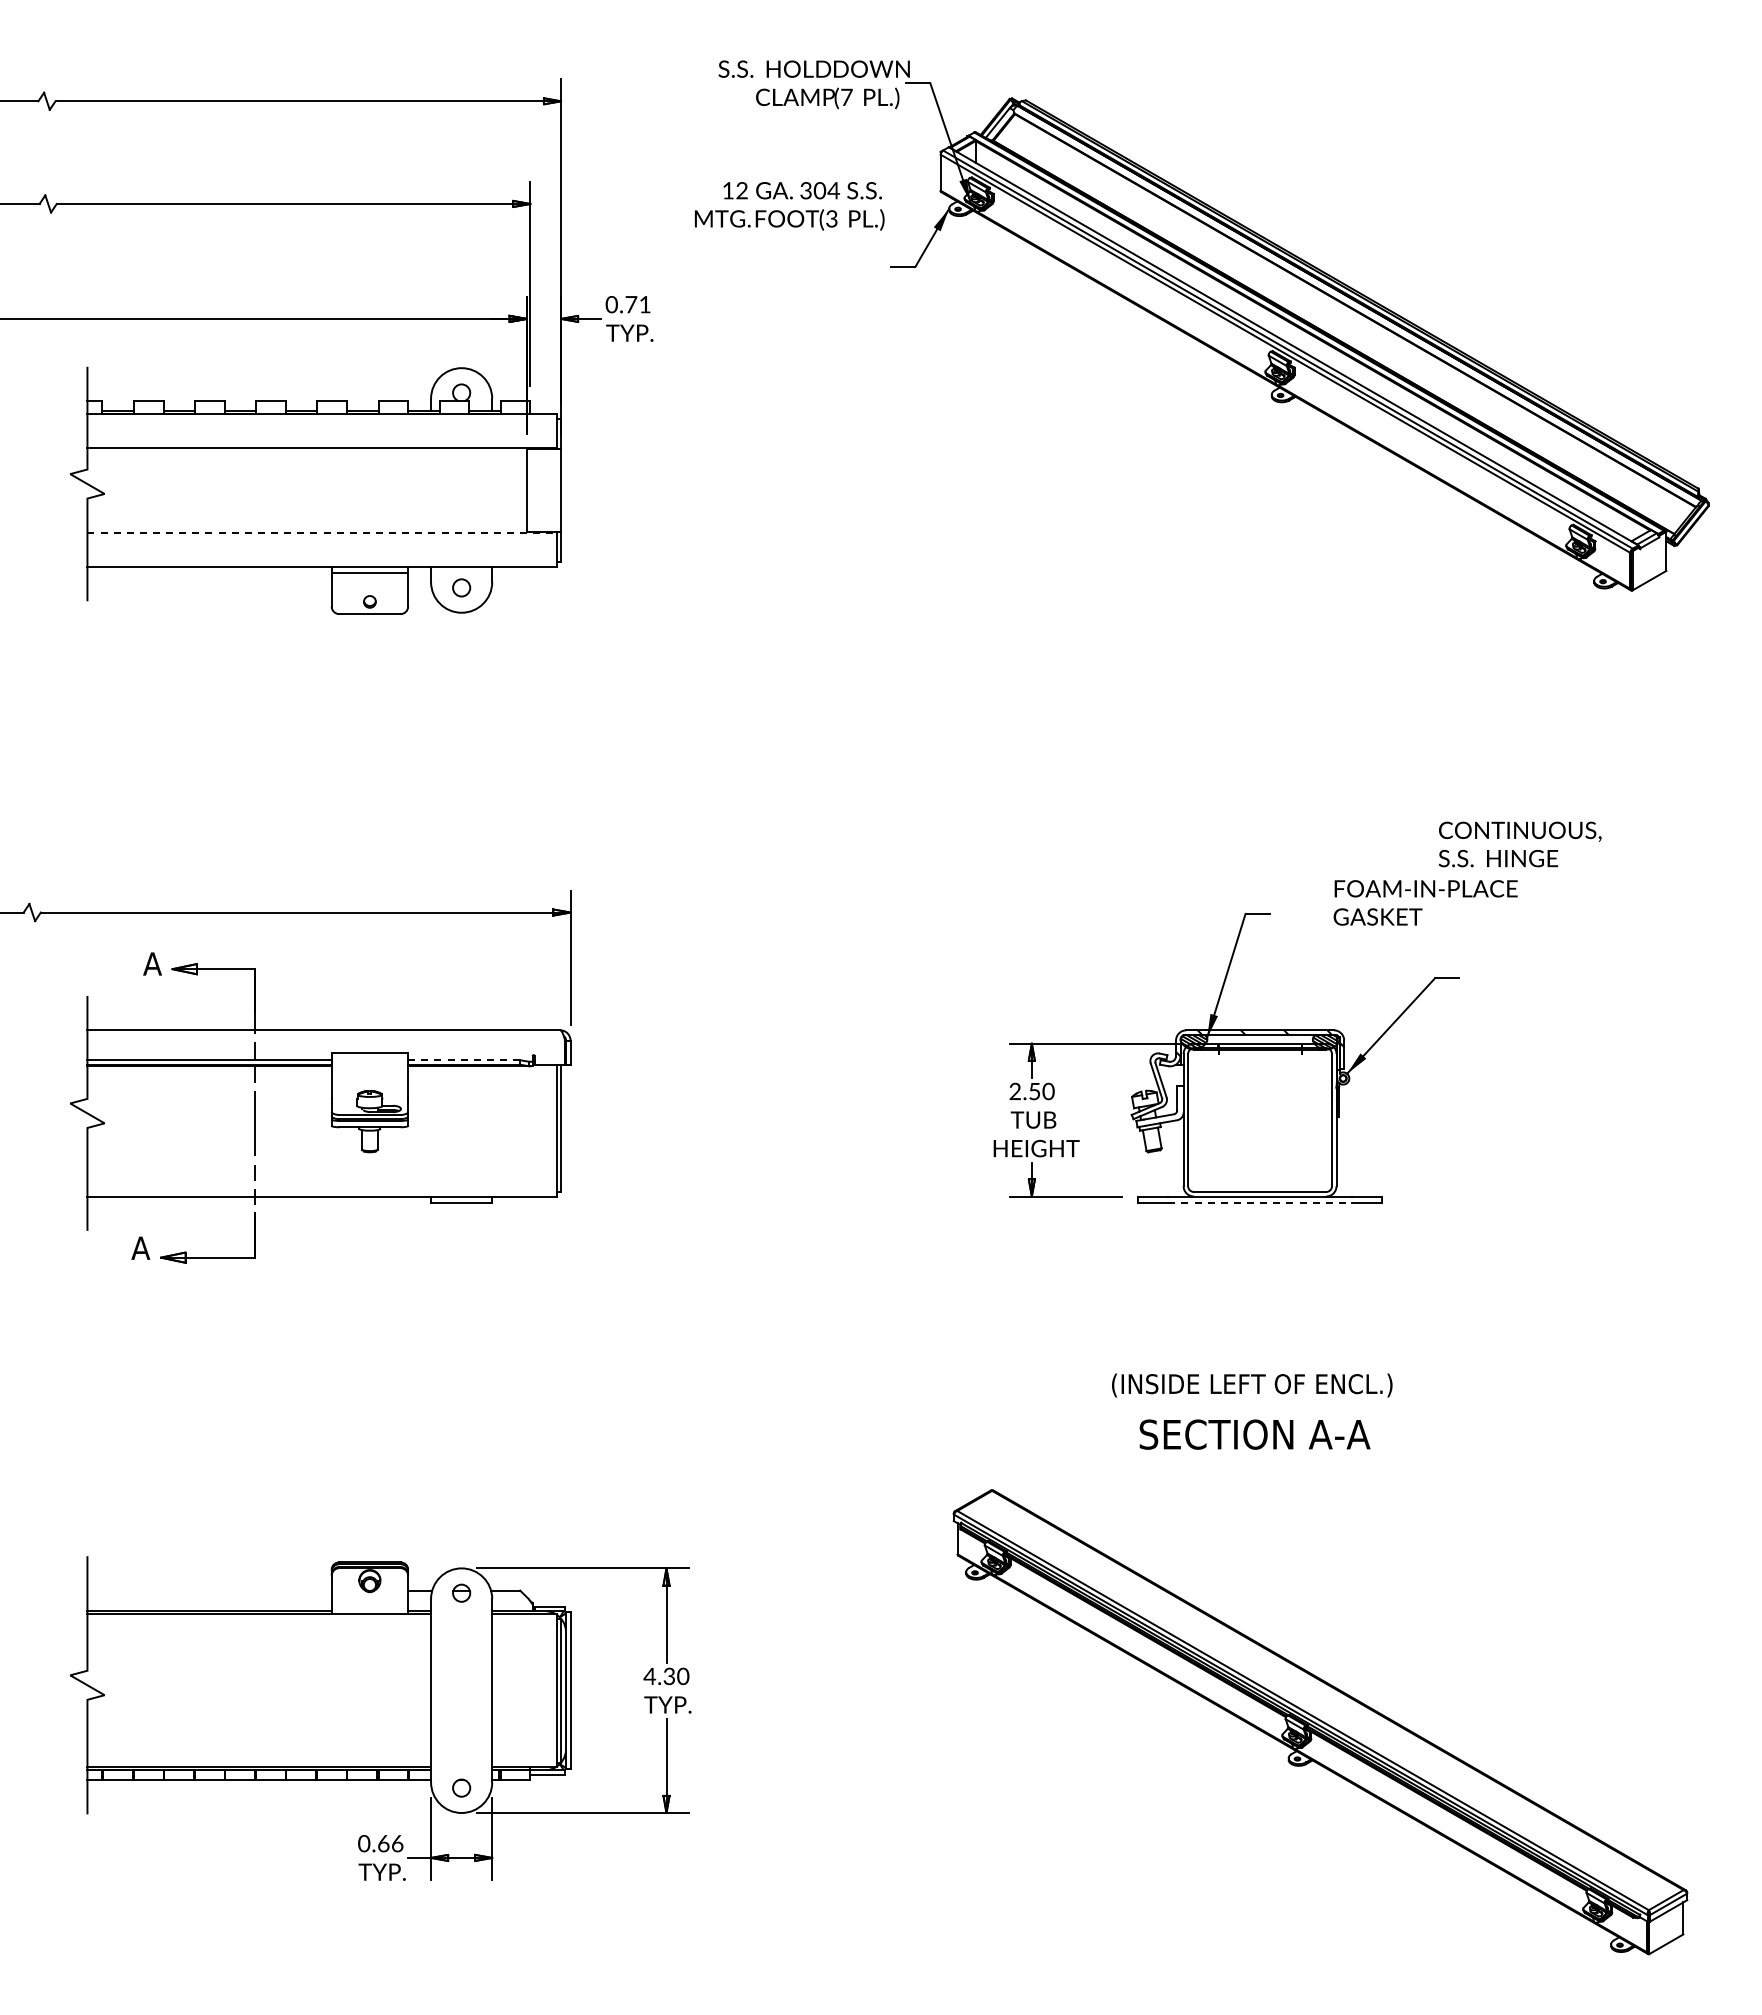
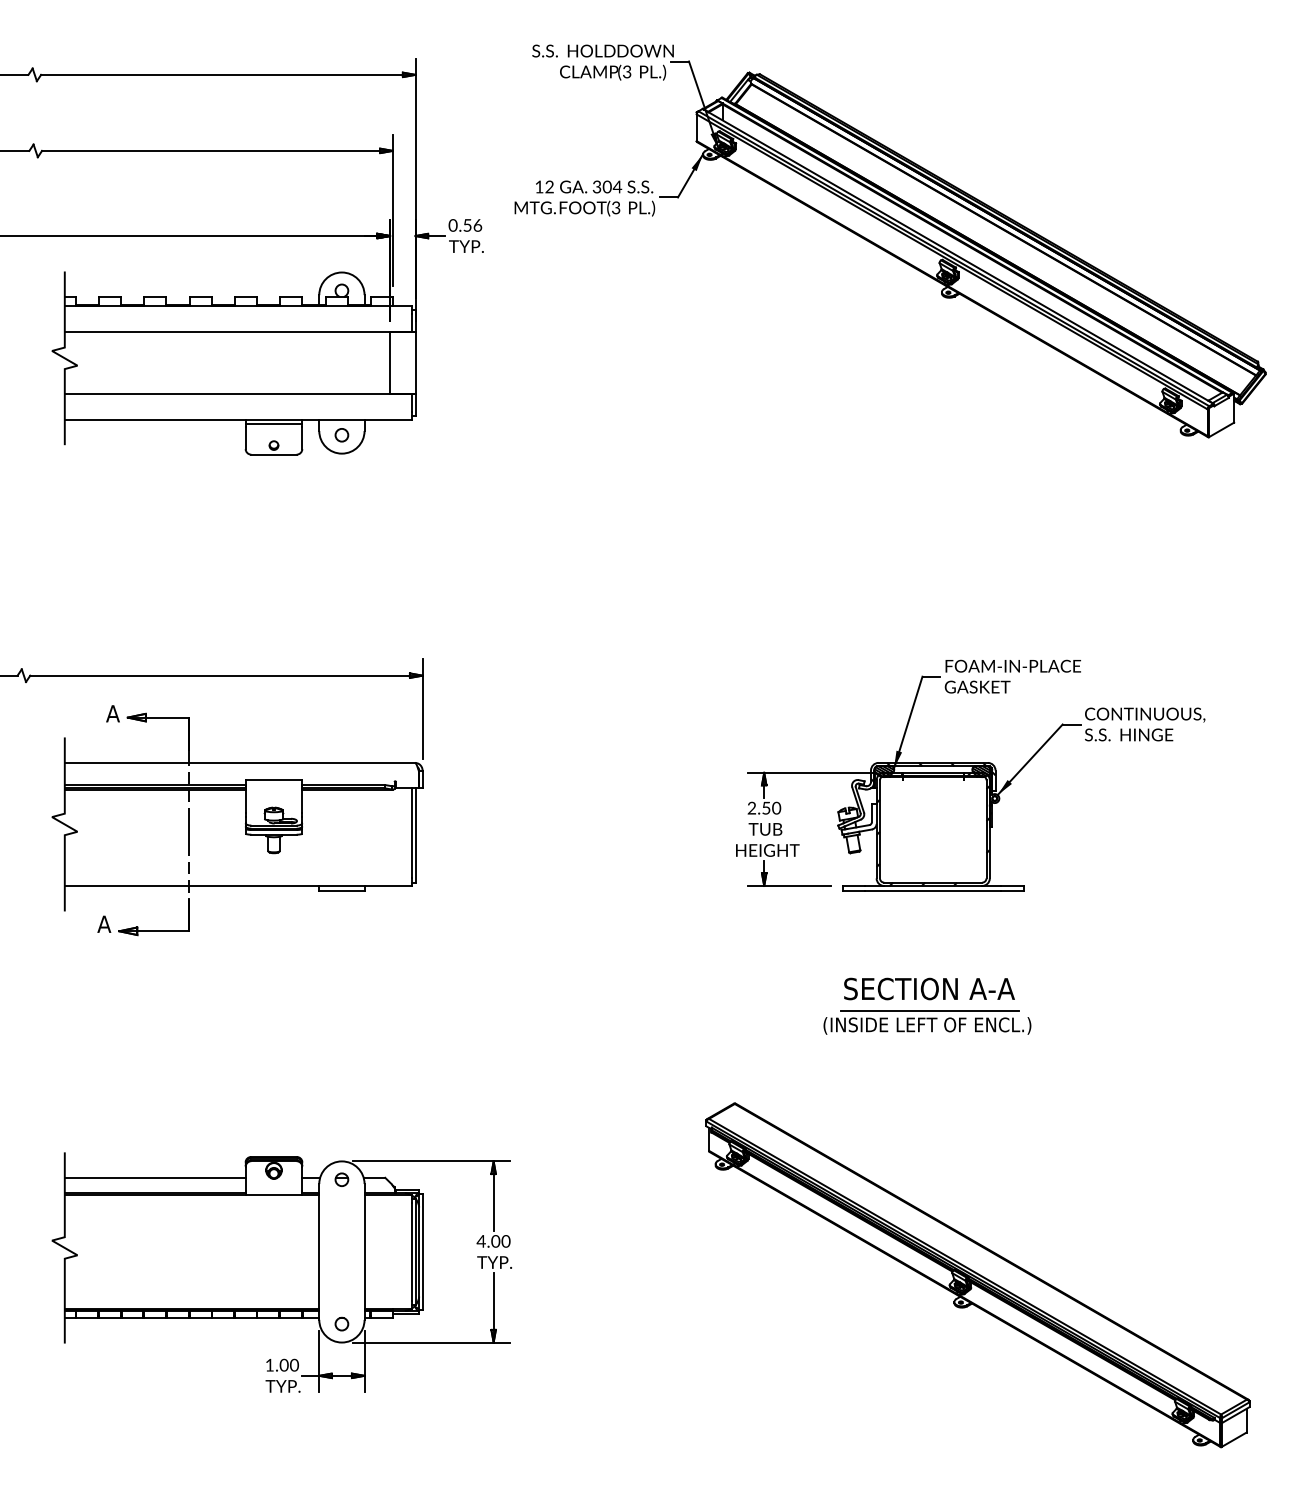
text: (846, 97) -> (626, 72), (7 -> (3
text: (789, 206) -> (584, 198), moved
text: (637, 304) -> (472, 225), 0.71 -> 0.56
line: (321, 532) -> (238, 394), dashed -> solid
text: (1520, 844) -> (1145, 724), moved
text: (1425, 902) -> (1012, 676), moved
line: (464, 1060) -> (344, 785), dashed -> solid
hatch: (1259, 1119) -> (932, 828), added
line: (1260, 1202) -> (933, 890), dashed -> solid
line: (1255, 1364) -> (929, 1010), added
text: (1254, 1434) -> (929, 988), moved
line: (209, 1590) -> (155, 1177), added
text: (669, 1676) -> (495, 1241), 4.30 -> 4.00
text: (380, 1843) -> (281, 1365), 0.66 -> 1.00

